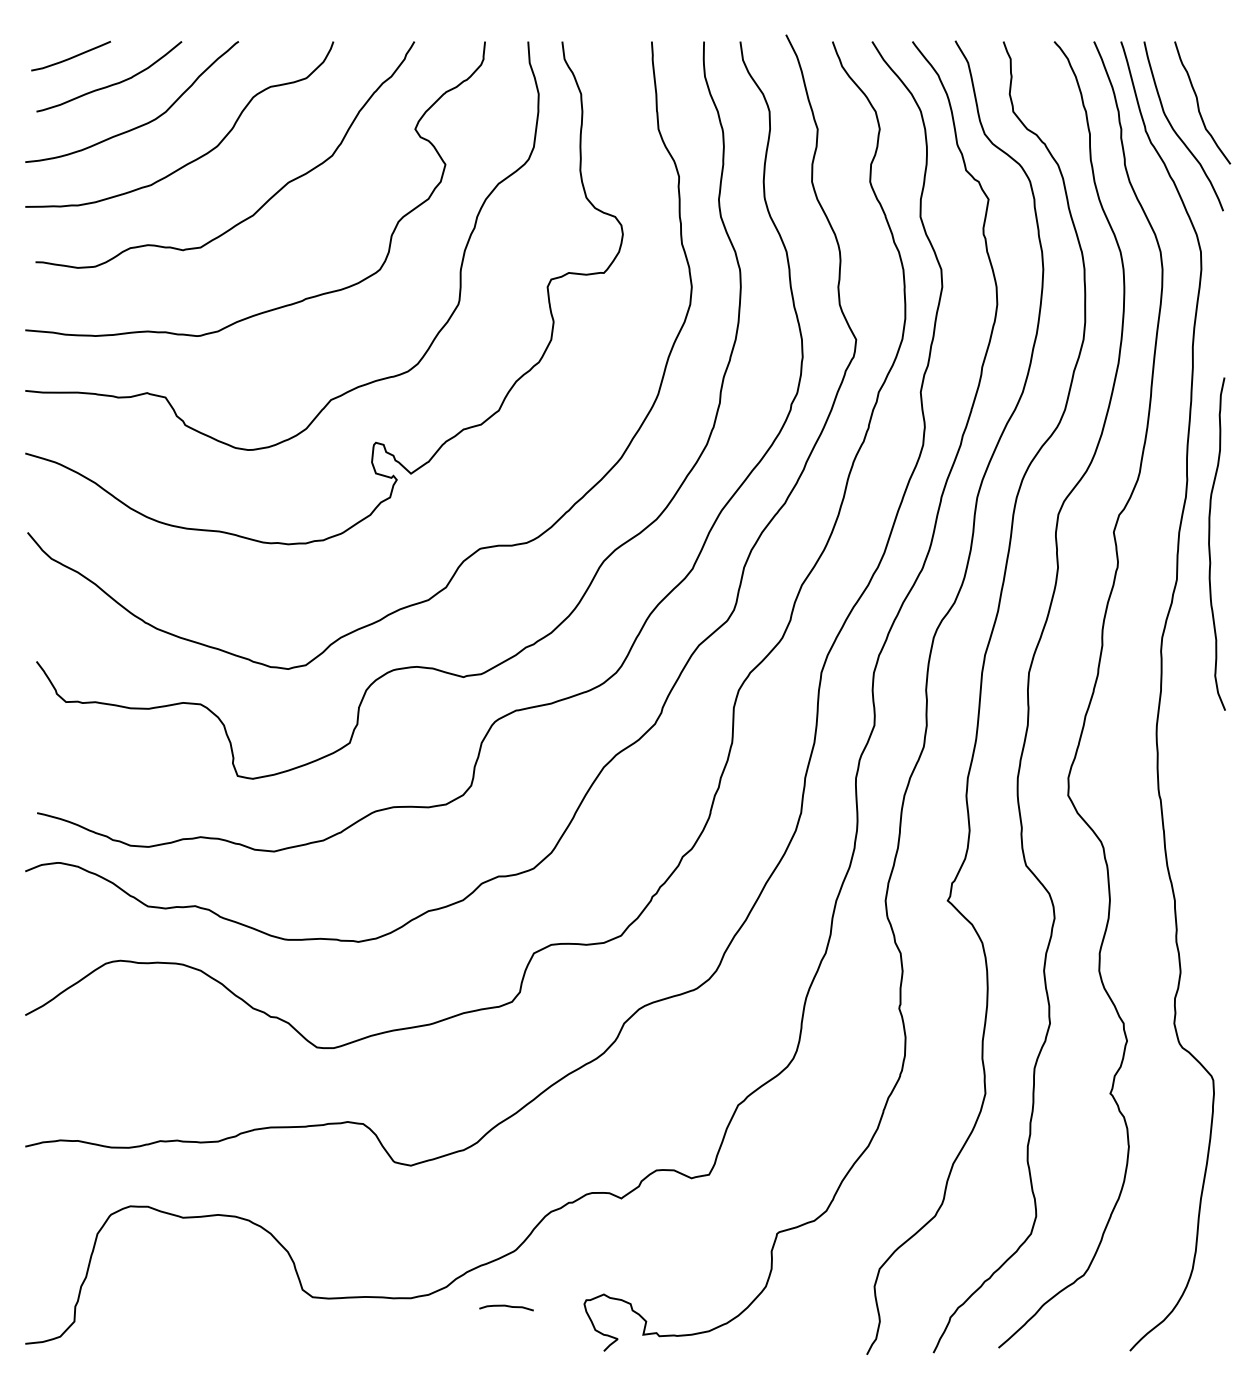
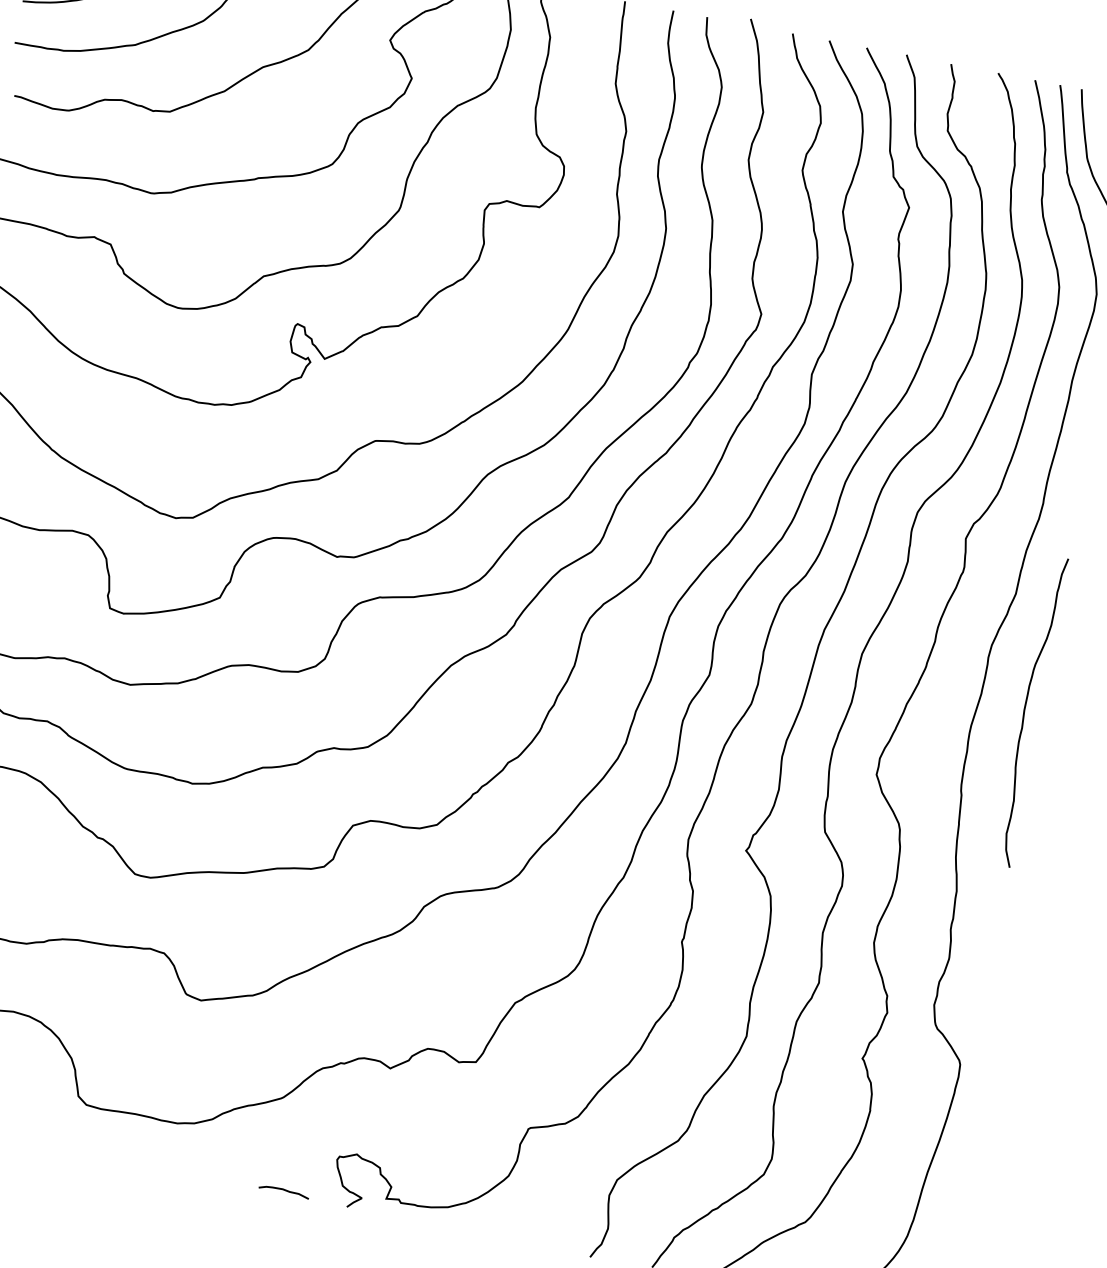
curve: (1210, 546) -> (1025, 712), moved
curve: (506, 1306) -> (284, 1190), moved

